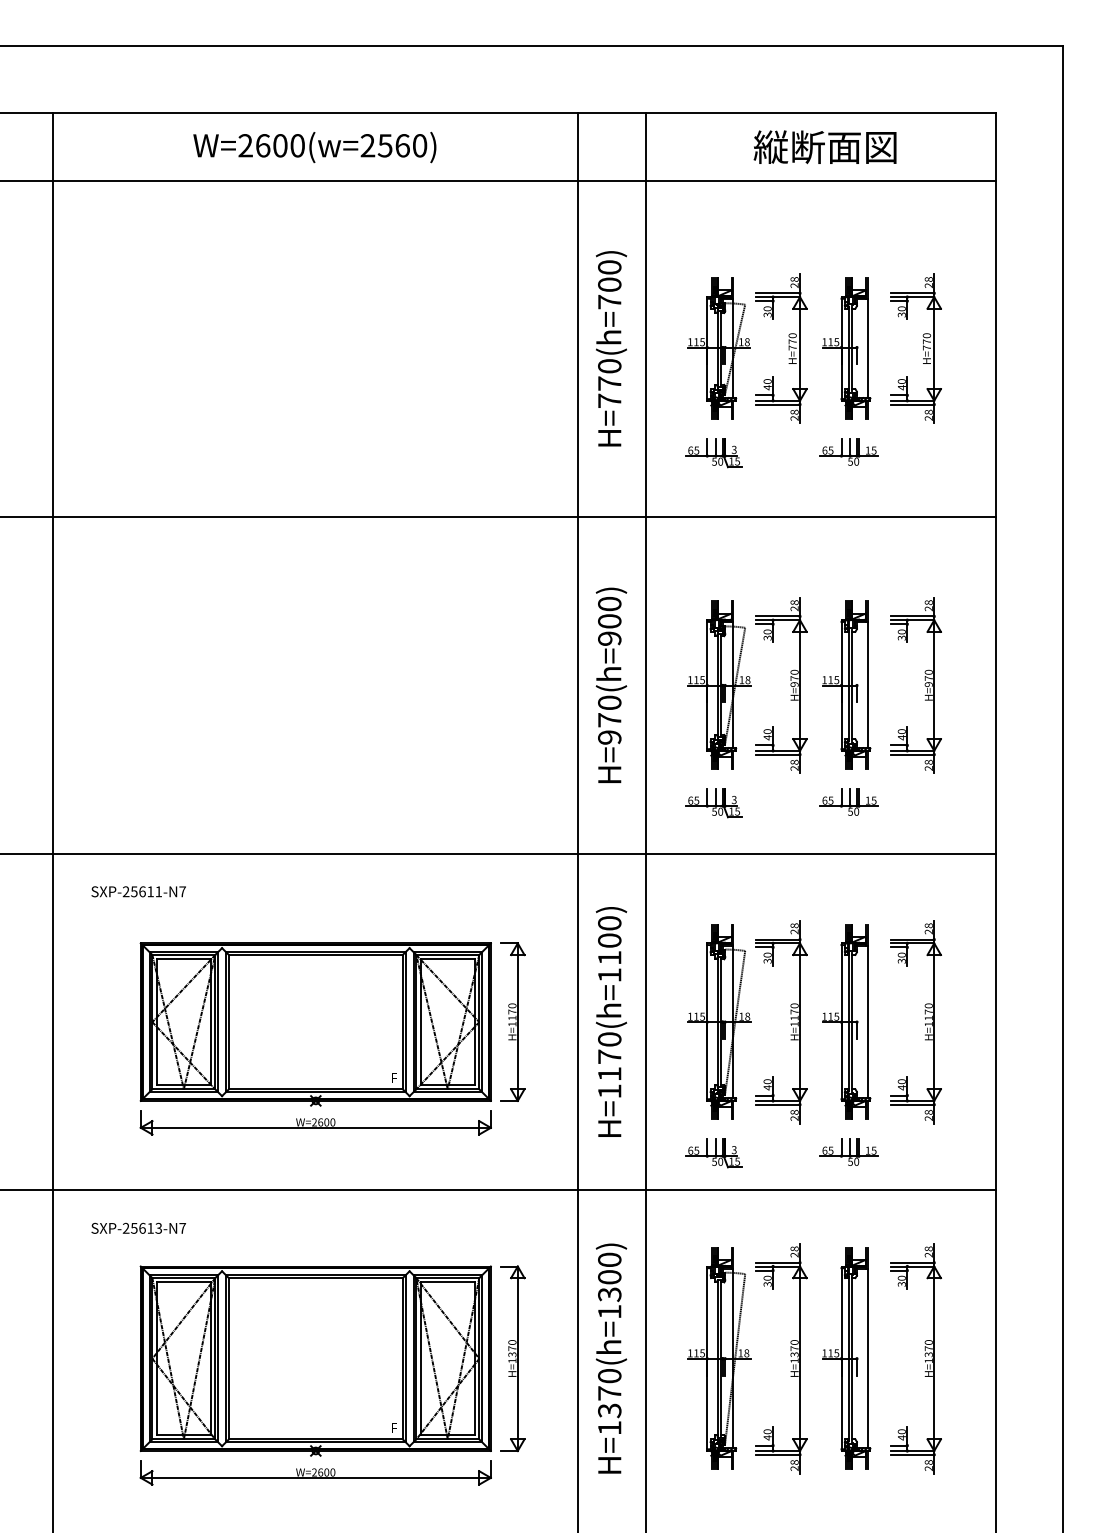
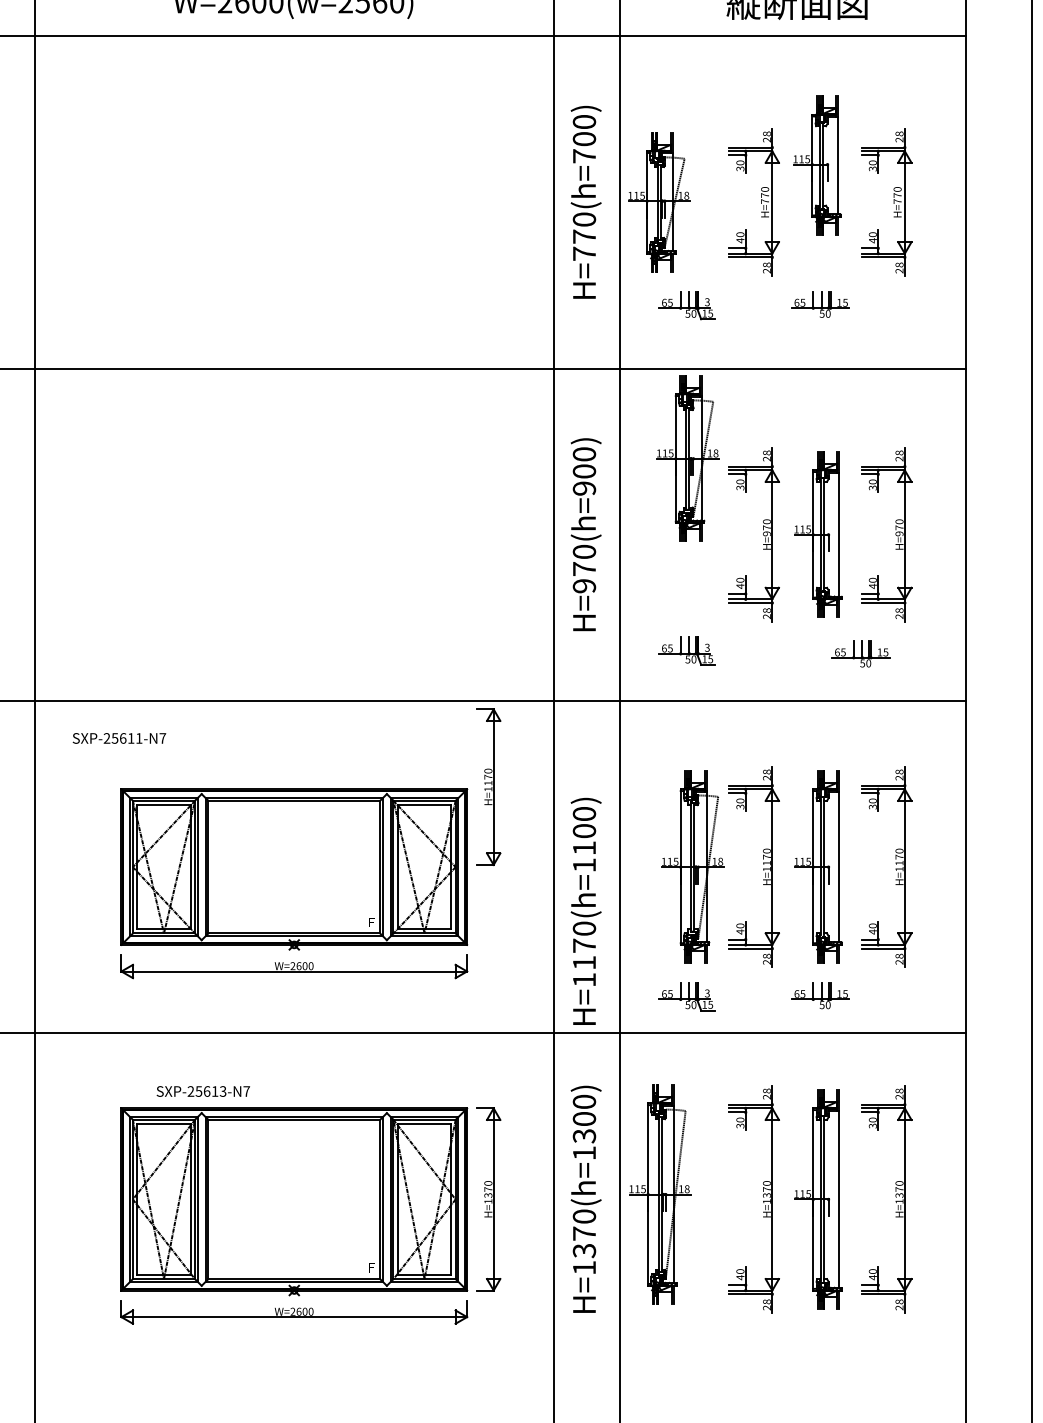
part: (718, 348) -> (658, 202), moved
part: (846, 348) -> (817, 165), moved
part: (719, 684) -> (687, 457), moved
part: (848, 801) -> (860, 653), moved
part: (512, 1021) -> (488, 786), moved
text: (611, 1021) -> (586, 910), moved
text: (138, 1227) -> (203, 1090), moved
part: (719, 1358) -> (660, 1194), moved

